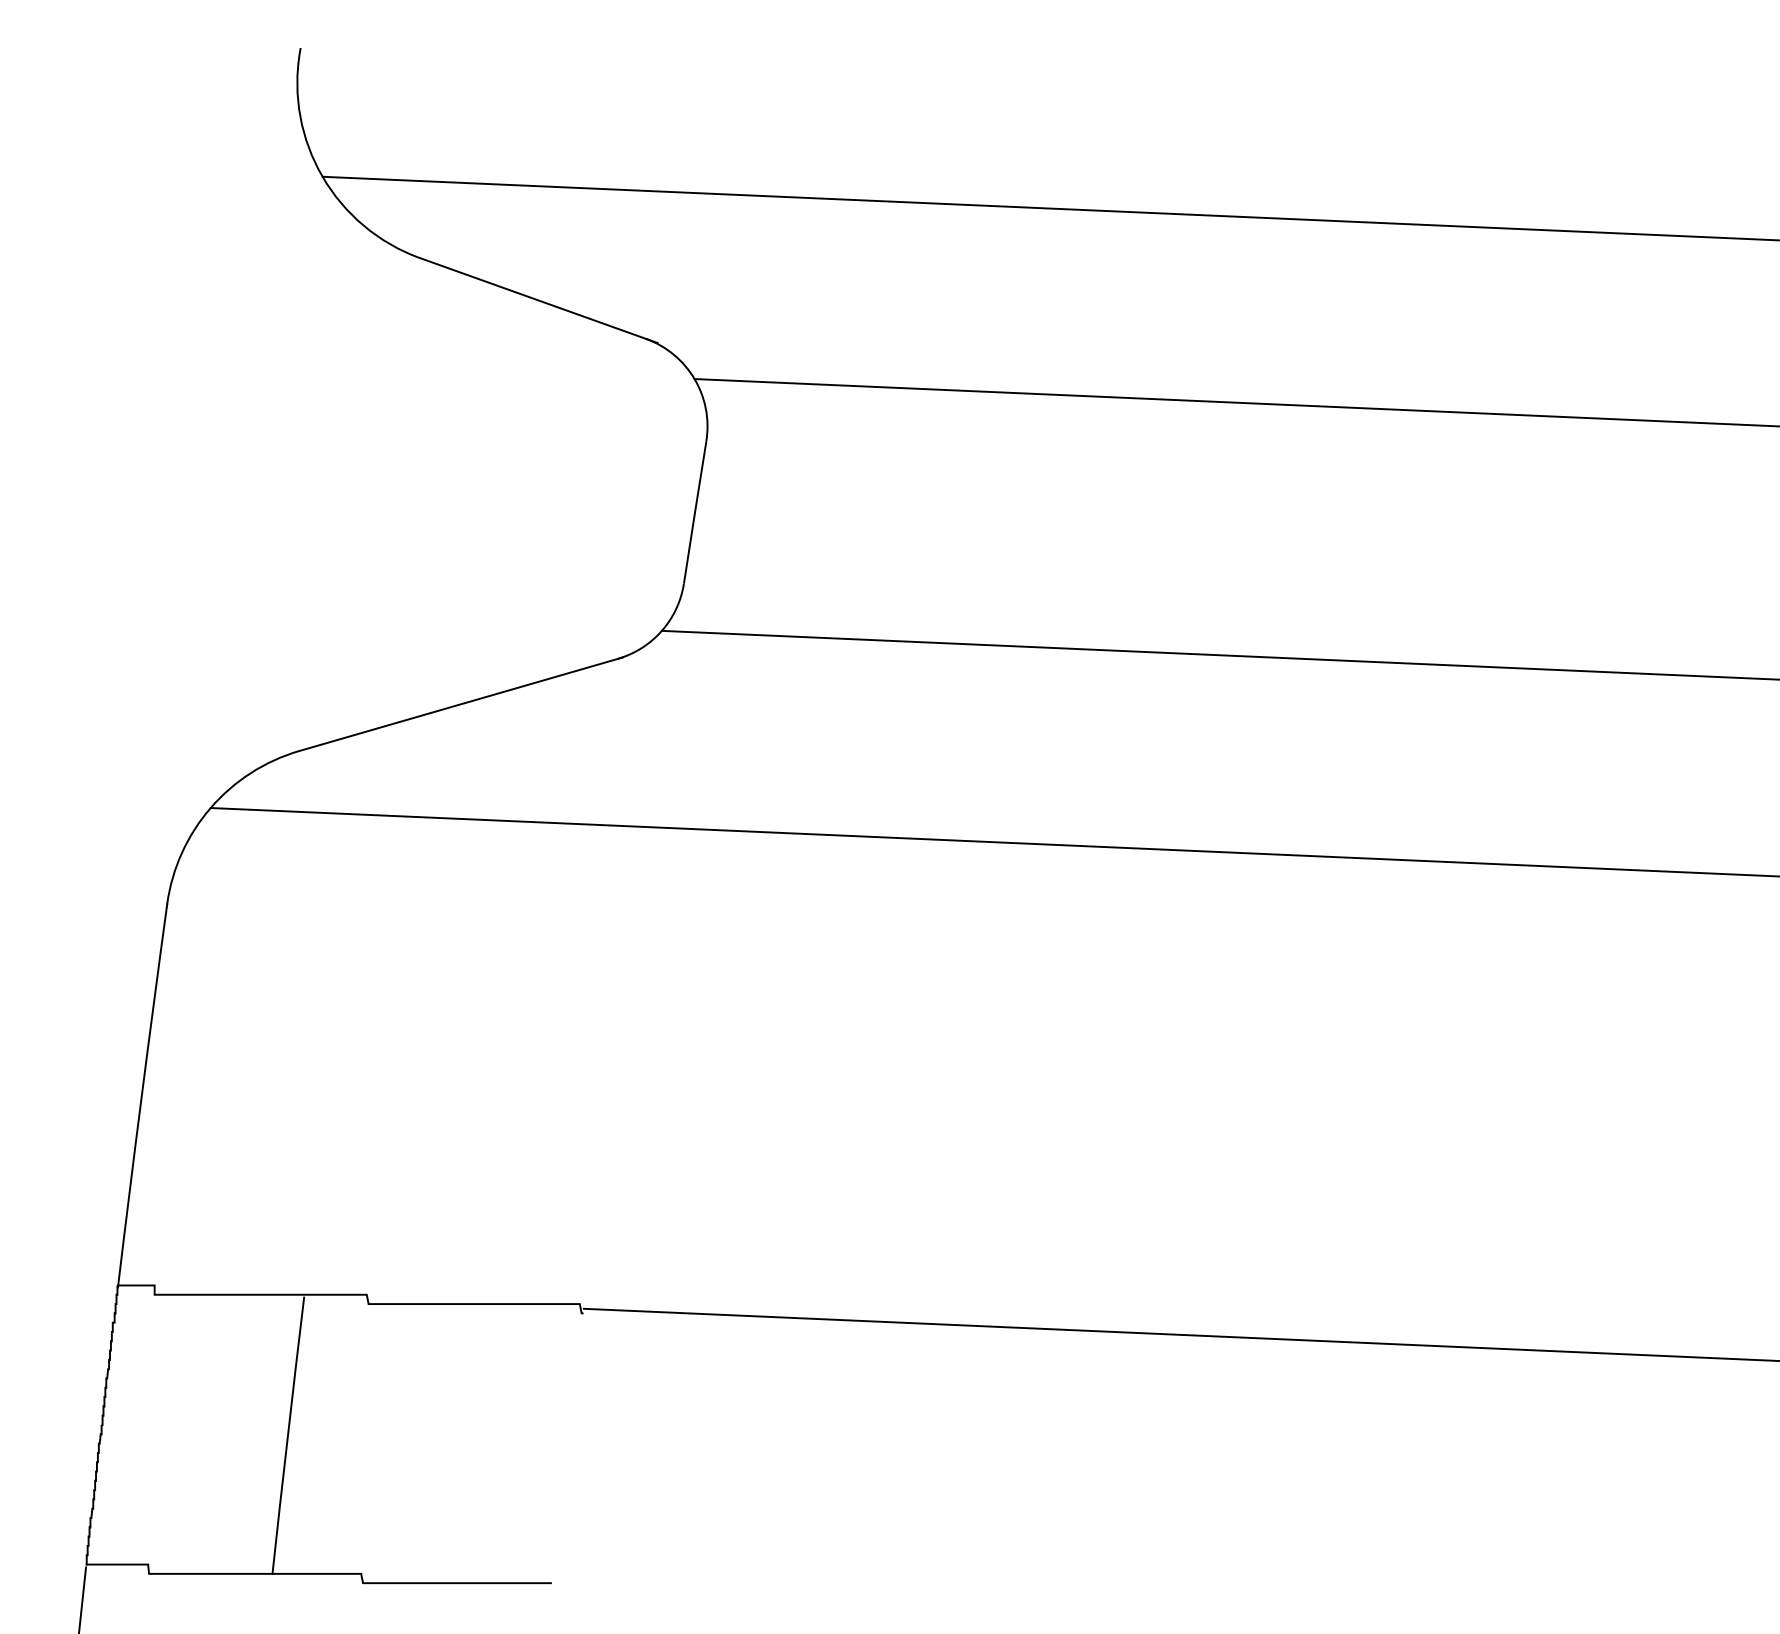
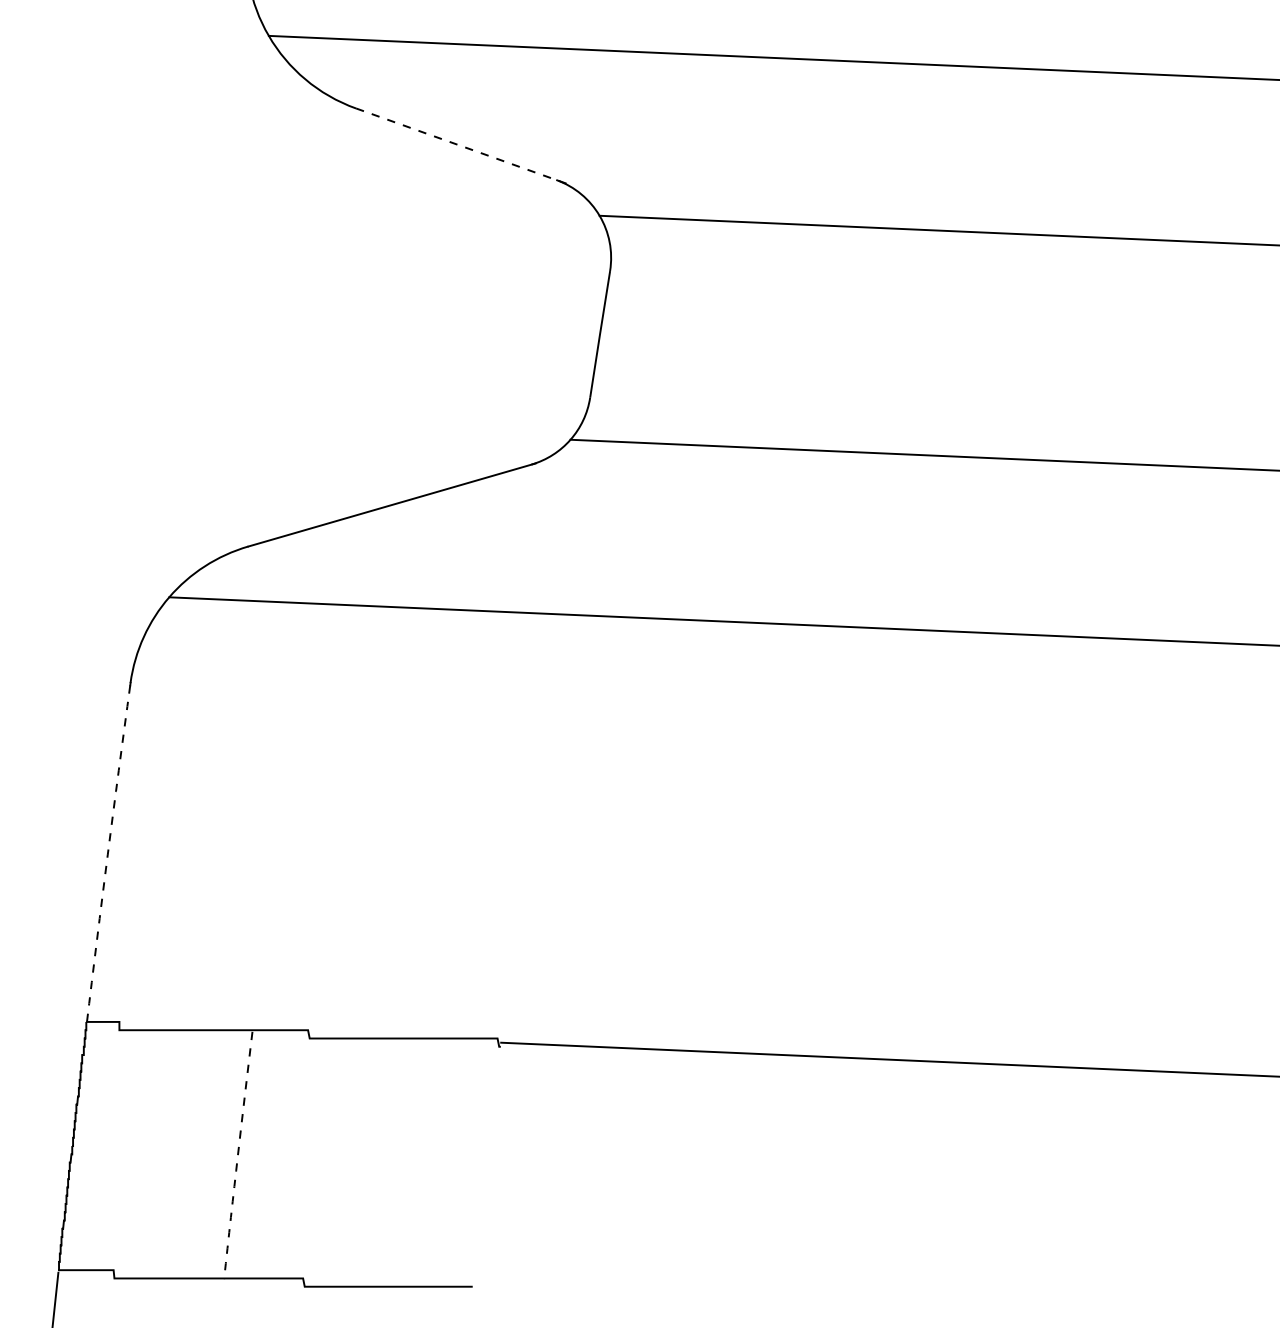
line: (539, 300) -> (461, 145), solid -> dashed
arc: (141, 1097) -> (107, 854), solid -> dashed
arc: (287, 1435) -> (237, 1155), solid -> dashed

